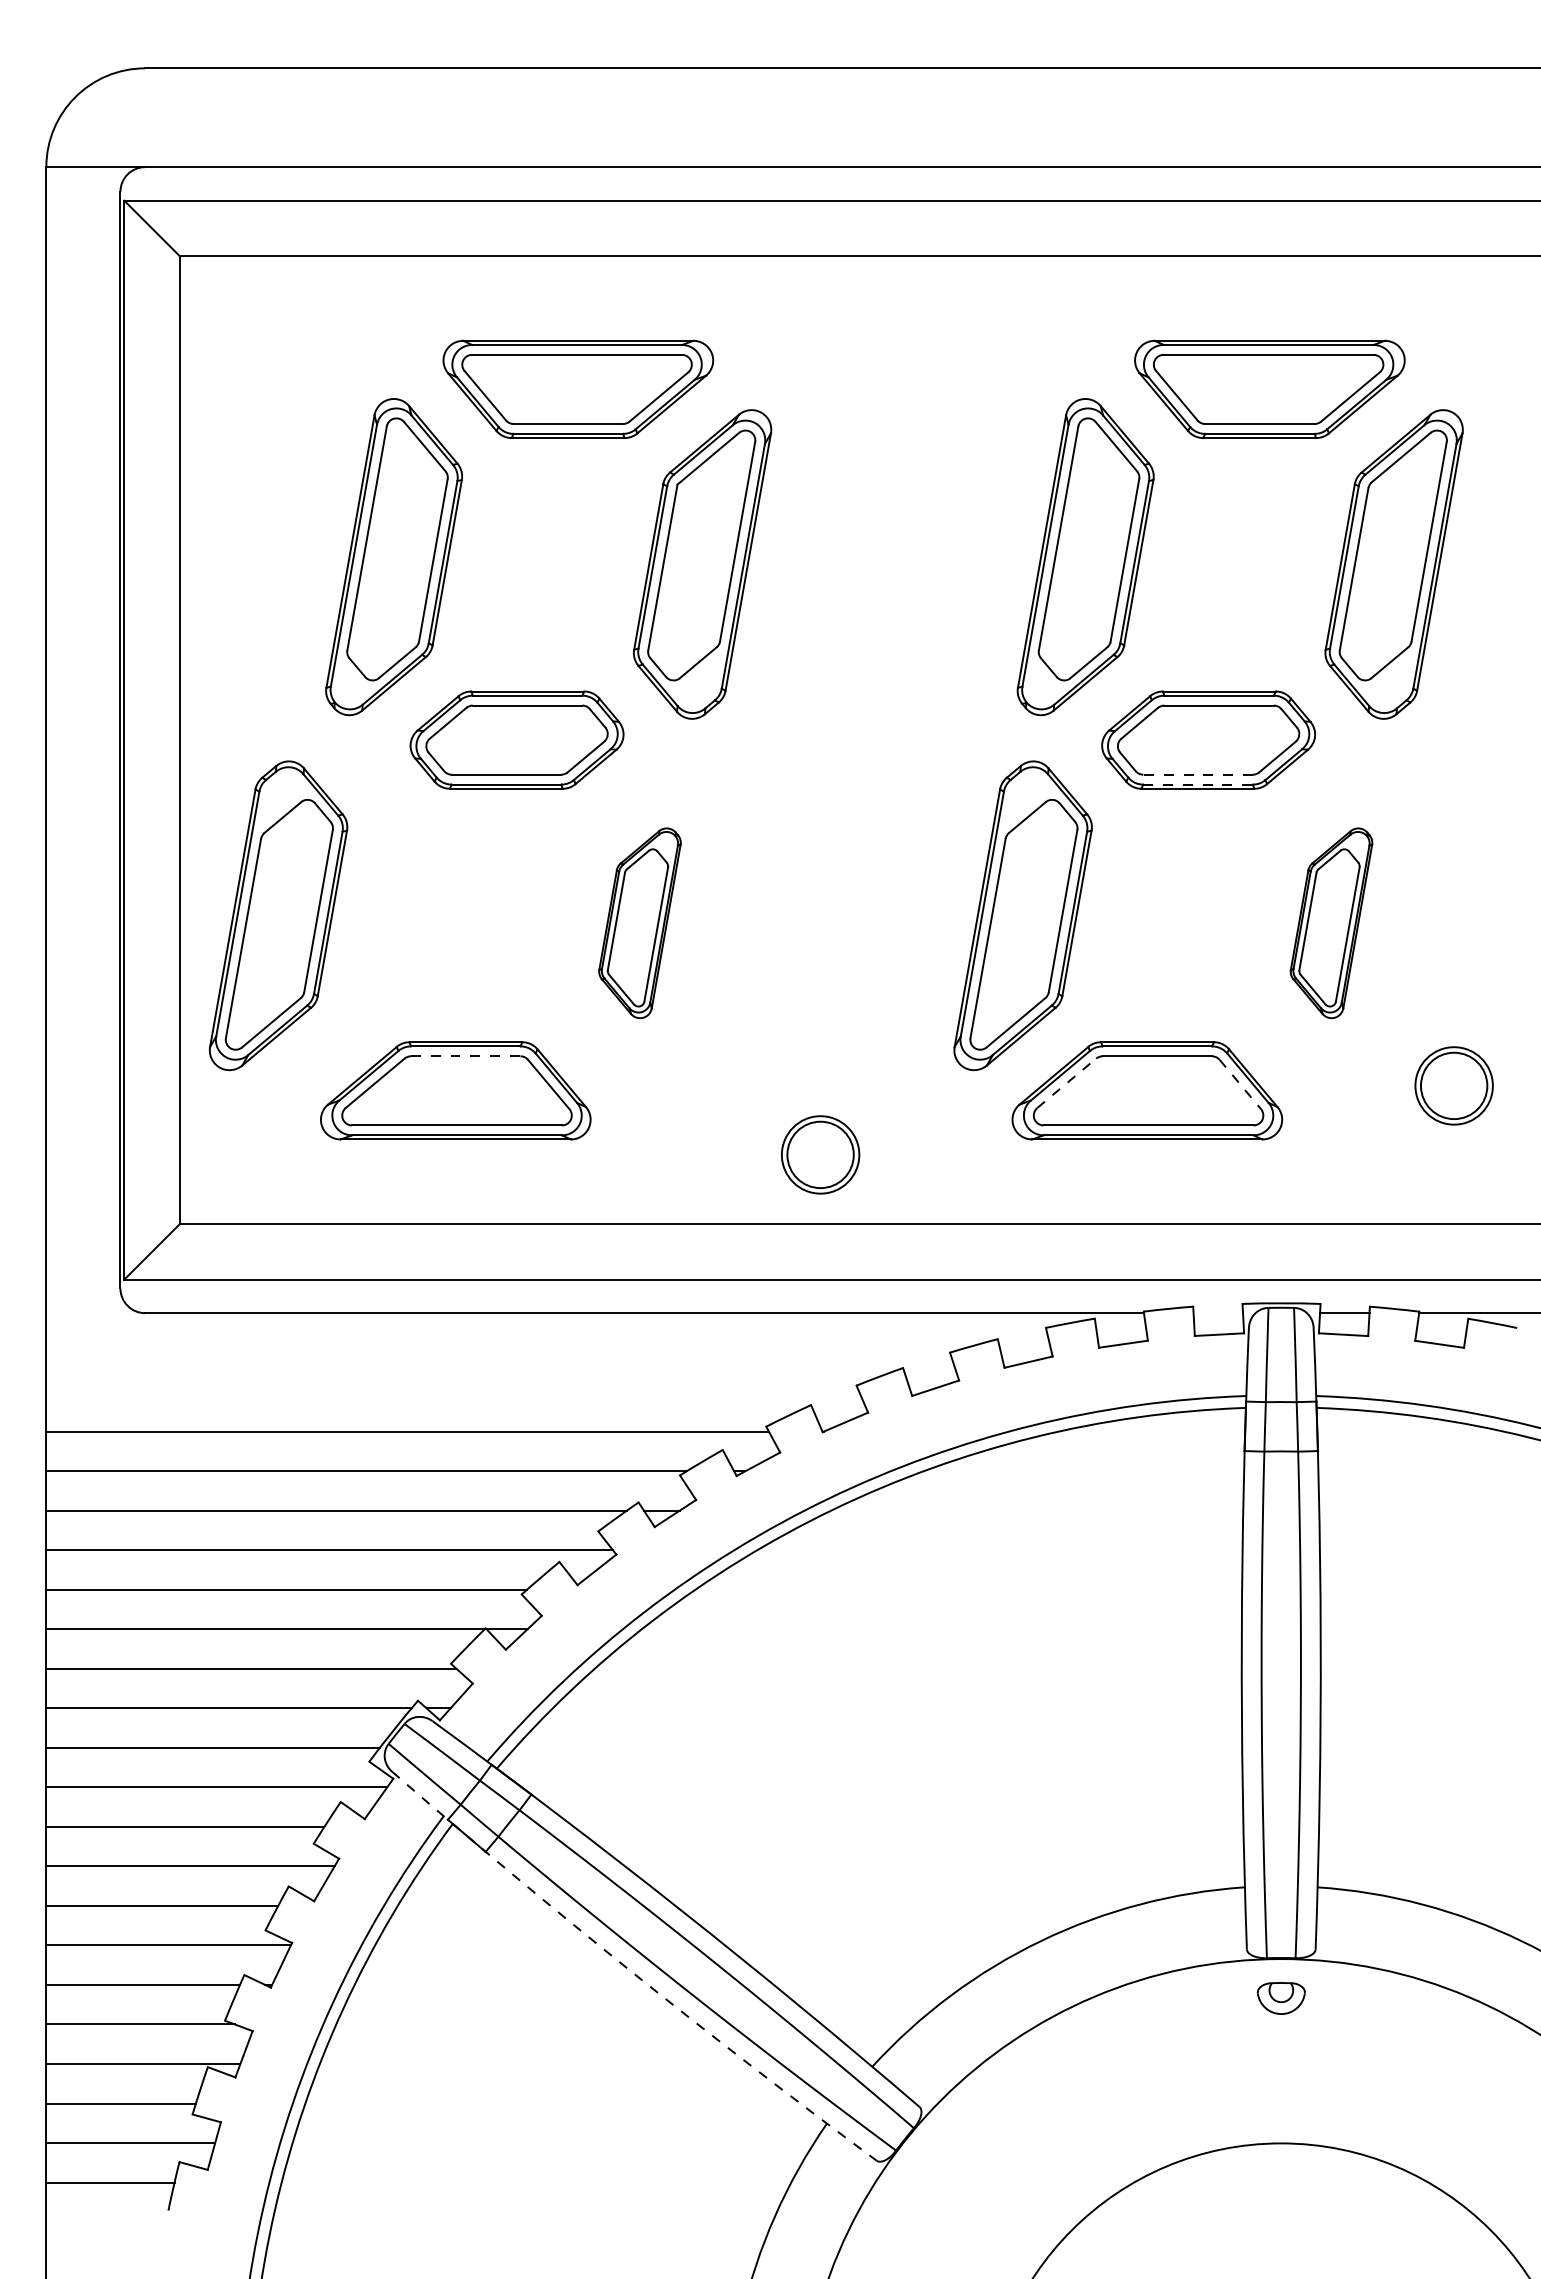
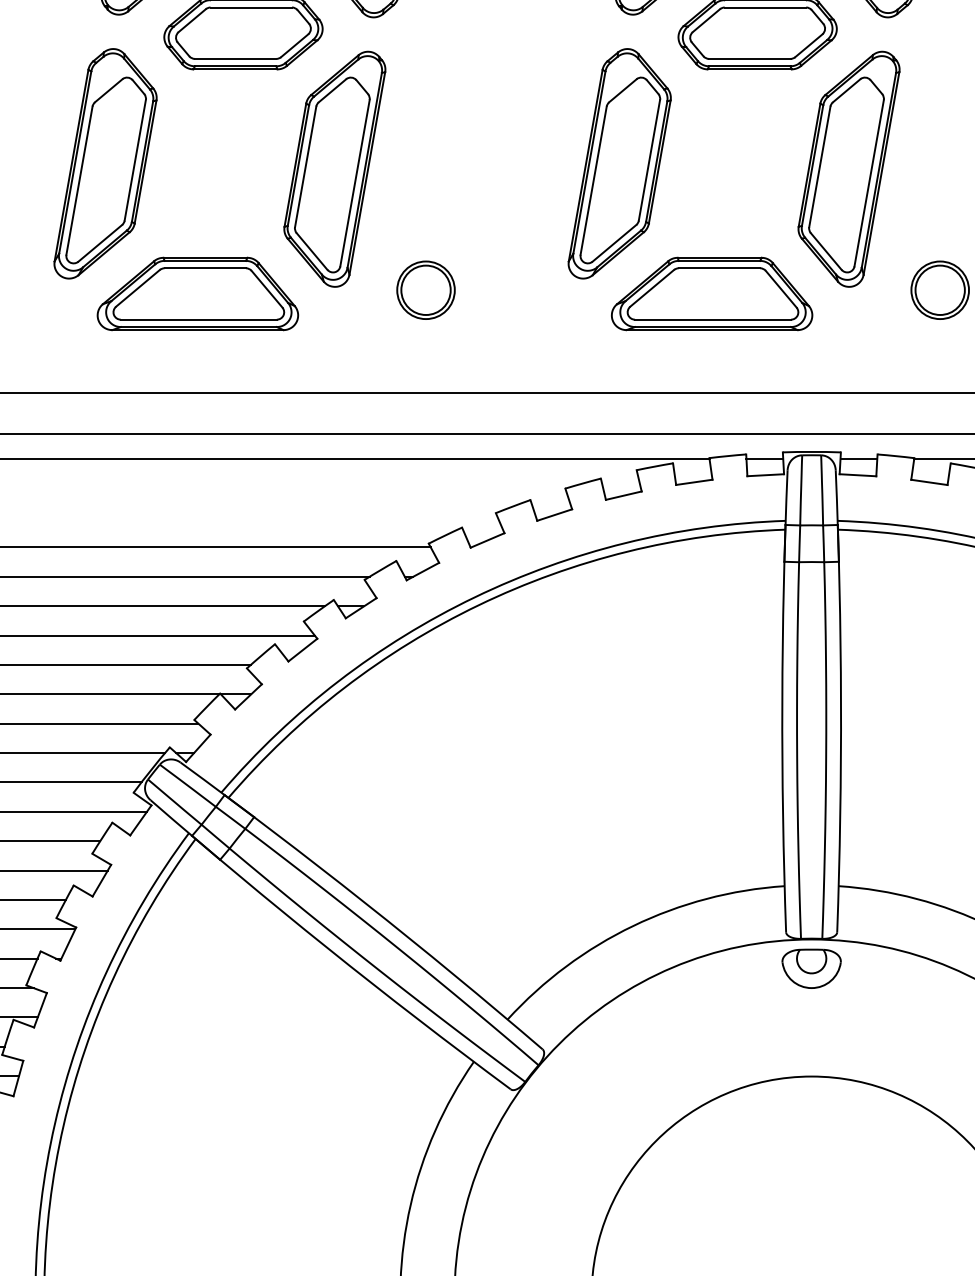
line: (1198, 774) -> (750, 58), dashed -> solid
line: (1198, 784) -> (750, 66), dashed -> solid
part: (278, 915) -> (105, 163), moved
part: (639, 923) -> (334, 169), size x1.67
part: (1331, 923) -> (849, 169), size x1.67
line: (465, 1056) -> (205, 268), dashed -> solid
line: (1067, 1082) -> (652, 287), dashed -> solid
line: (1240, 1084) -> (781, 289), dashed -> solid
part: (820, 1154) -> (425, 289), moved
line: (1218, 1313) -> (764, 459), added
arc: (630, 1970) -> (327, 947), dashed -> solid
part: (1281, 1998) -> (811, 968), size x1.67

